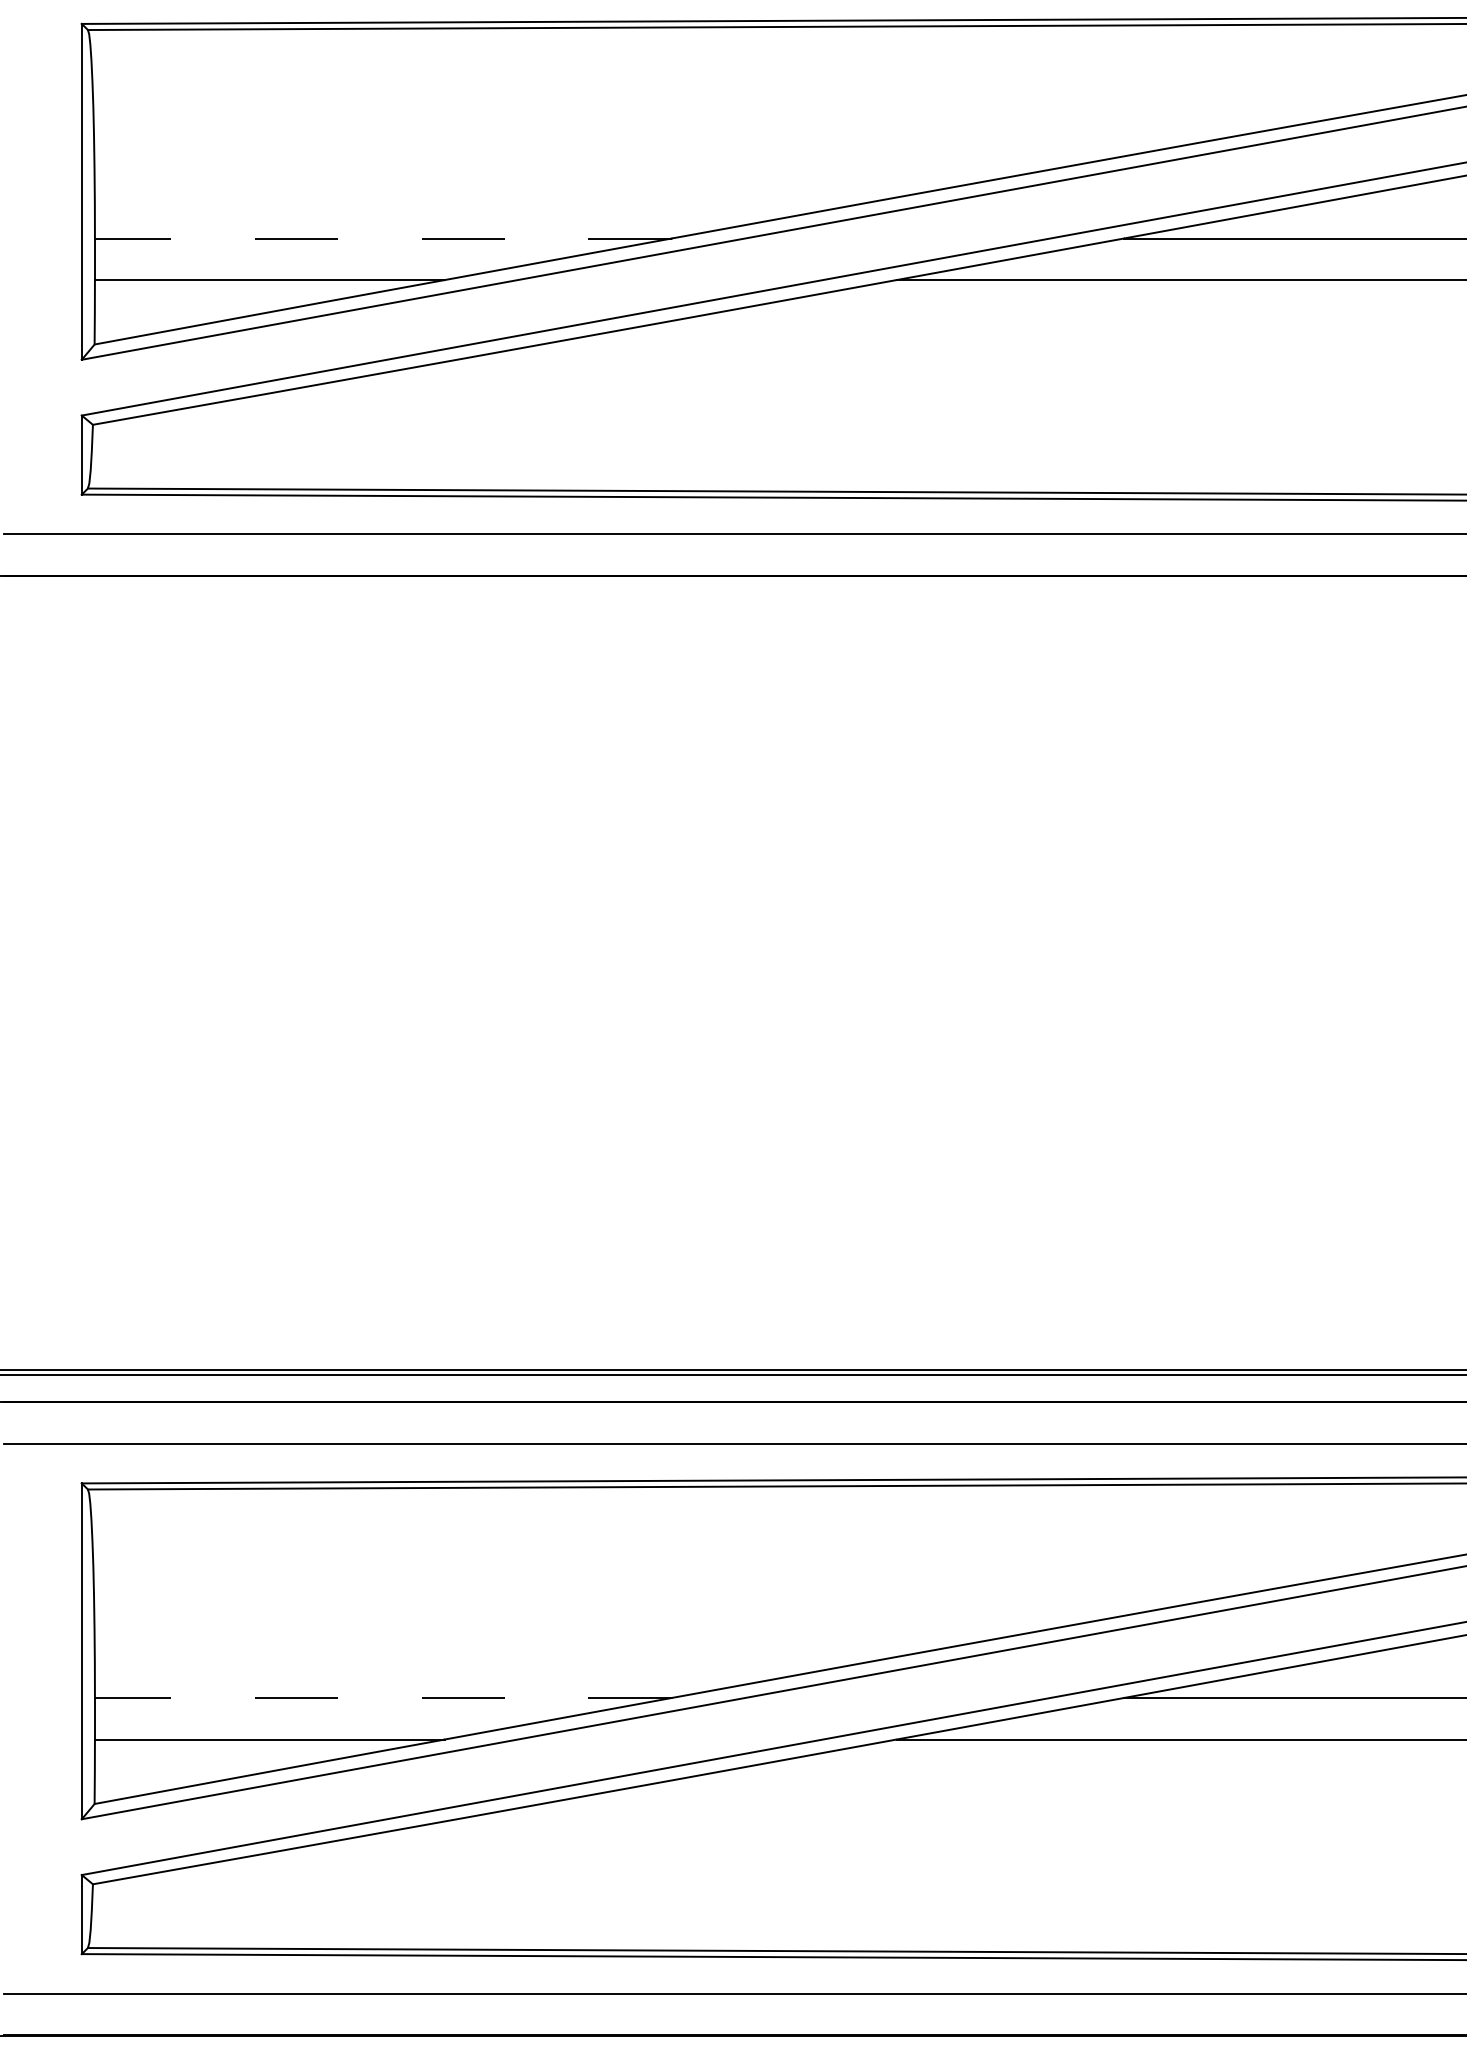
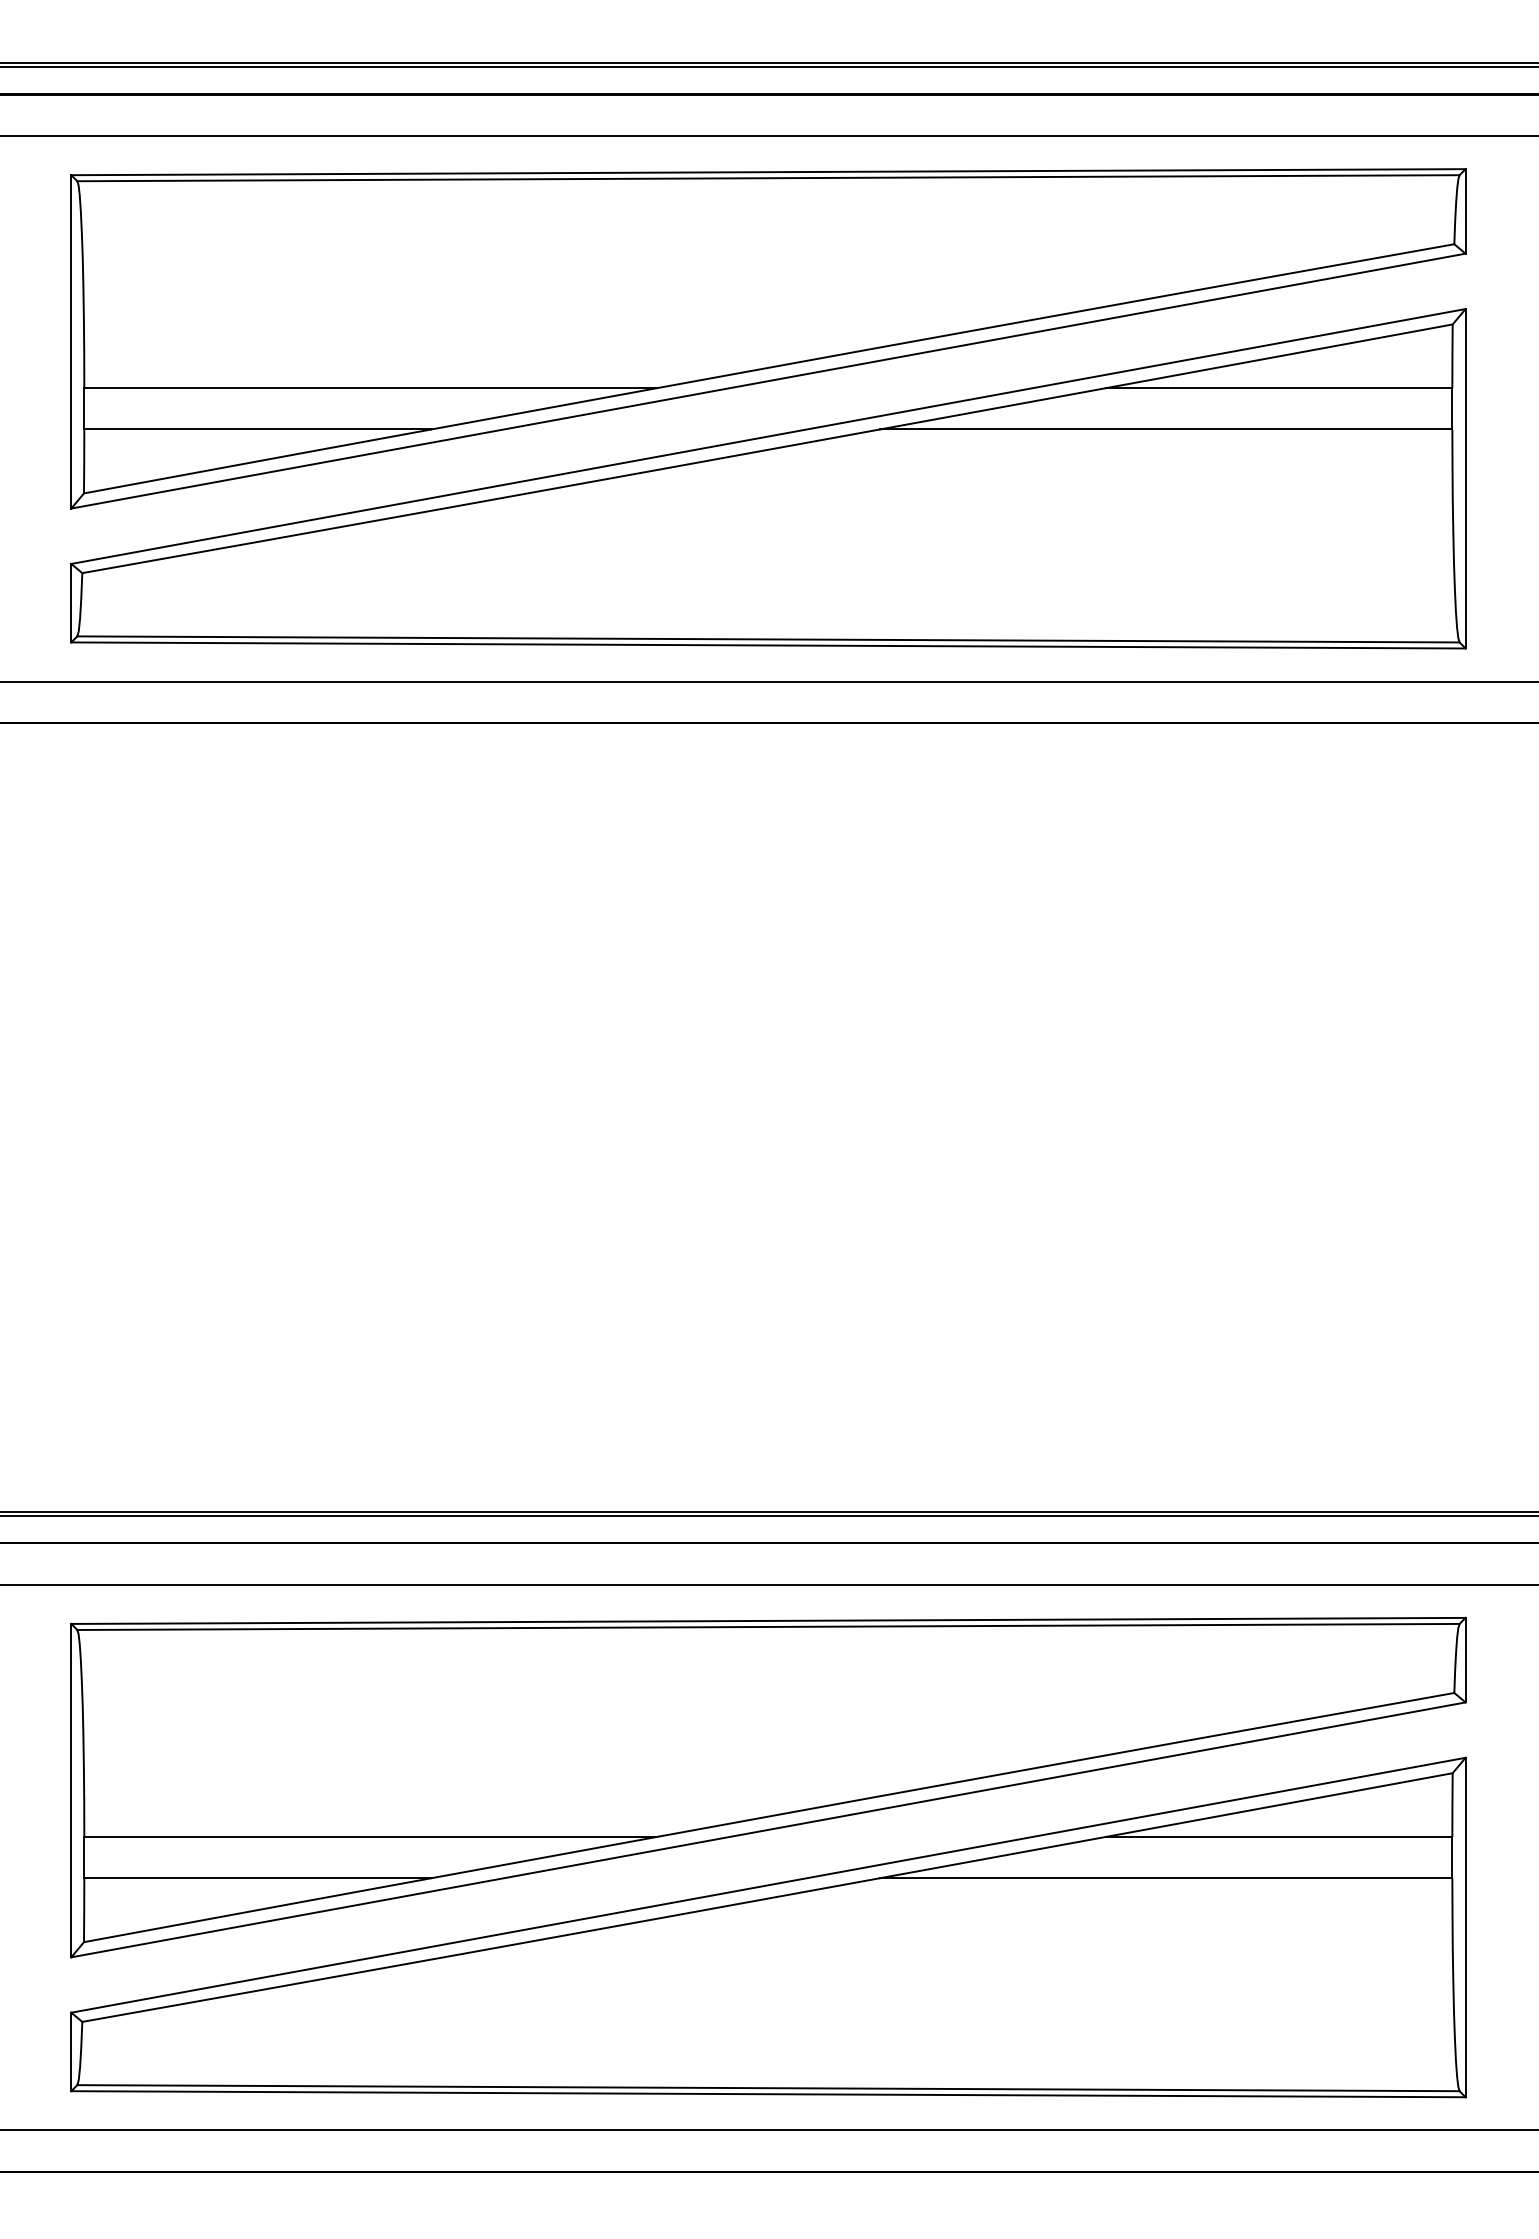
line: (383, 238) -> (370, 388), dashed -> solid
line: (383, 1697) -> (370, 1836), dashed -> solid

